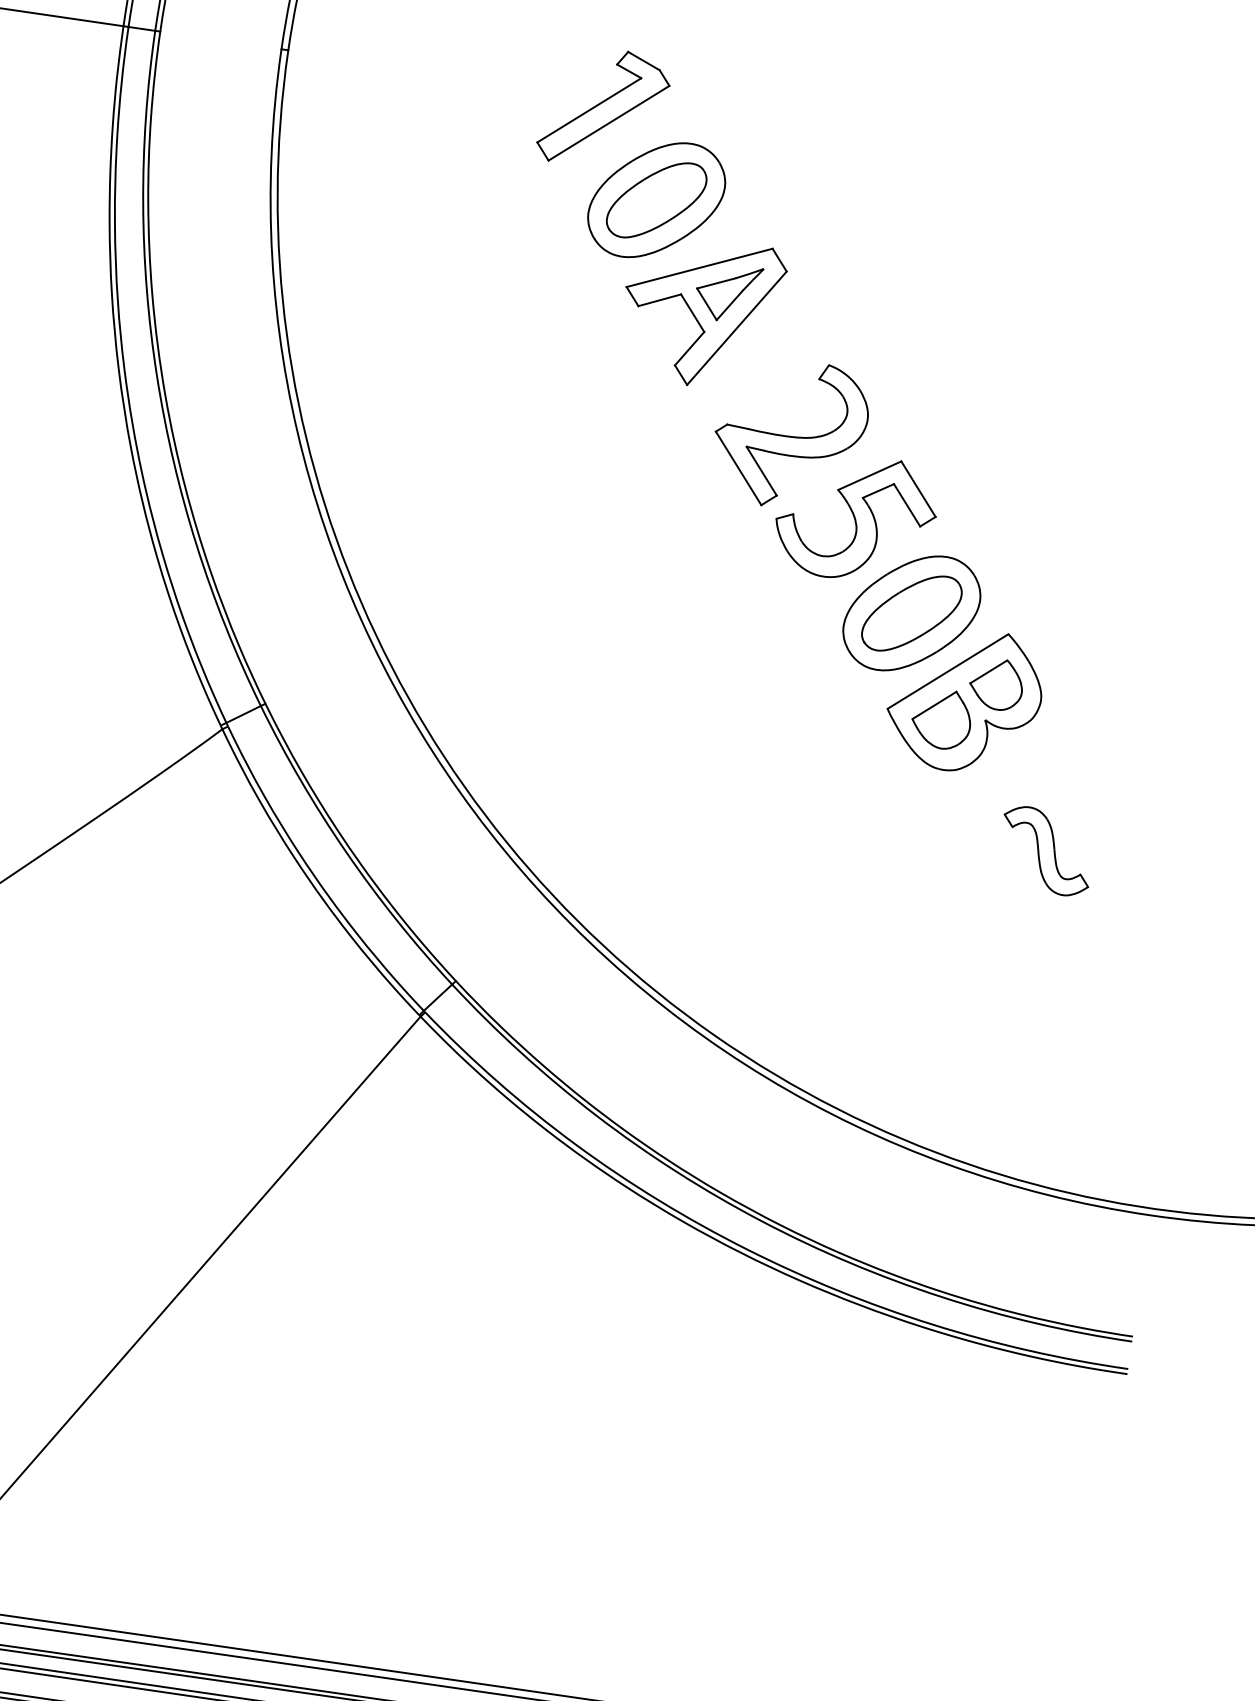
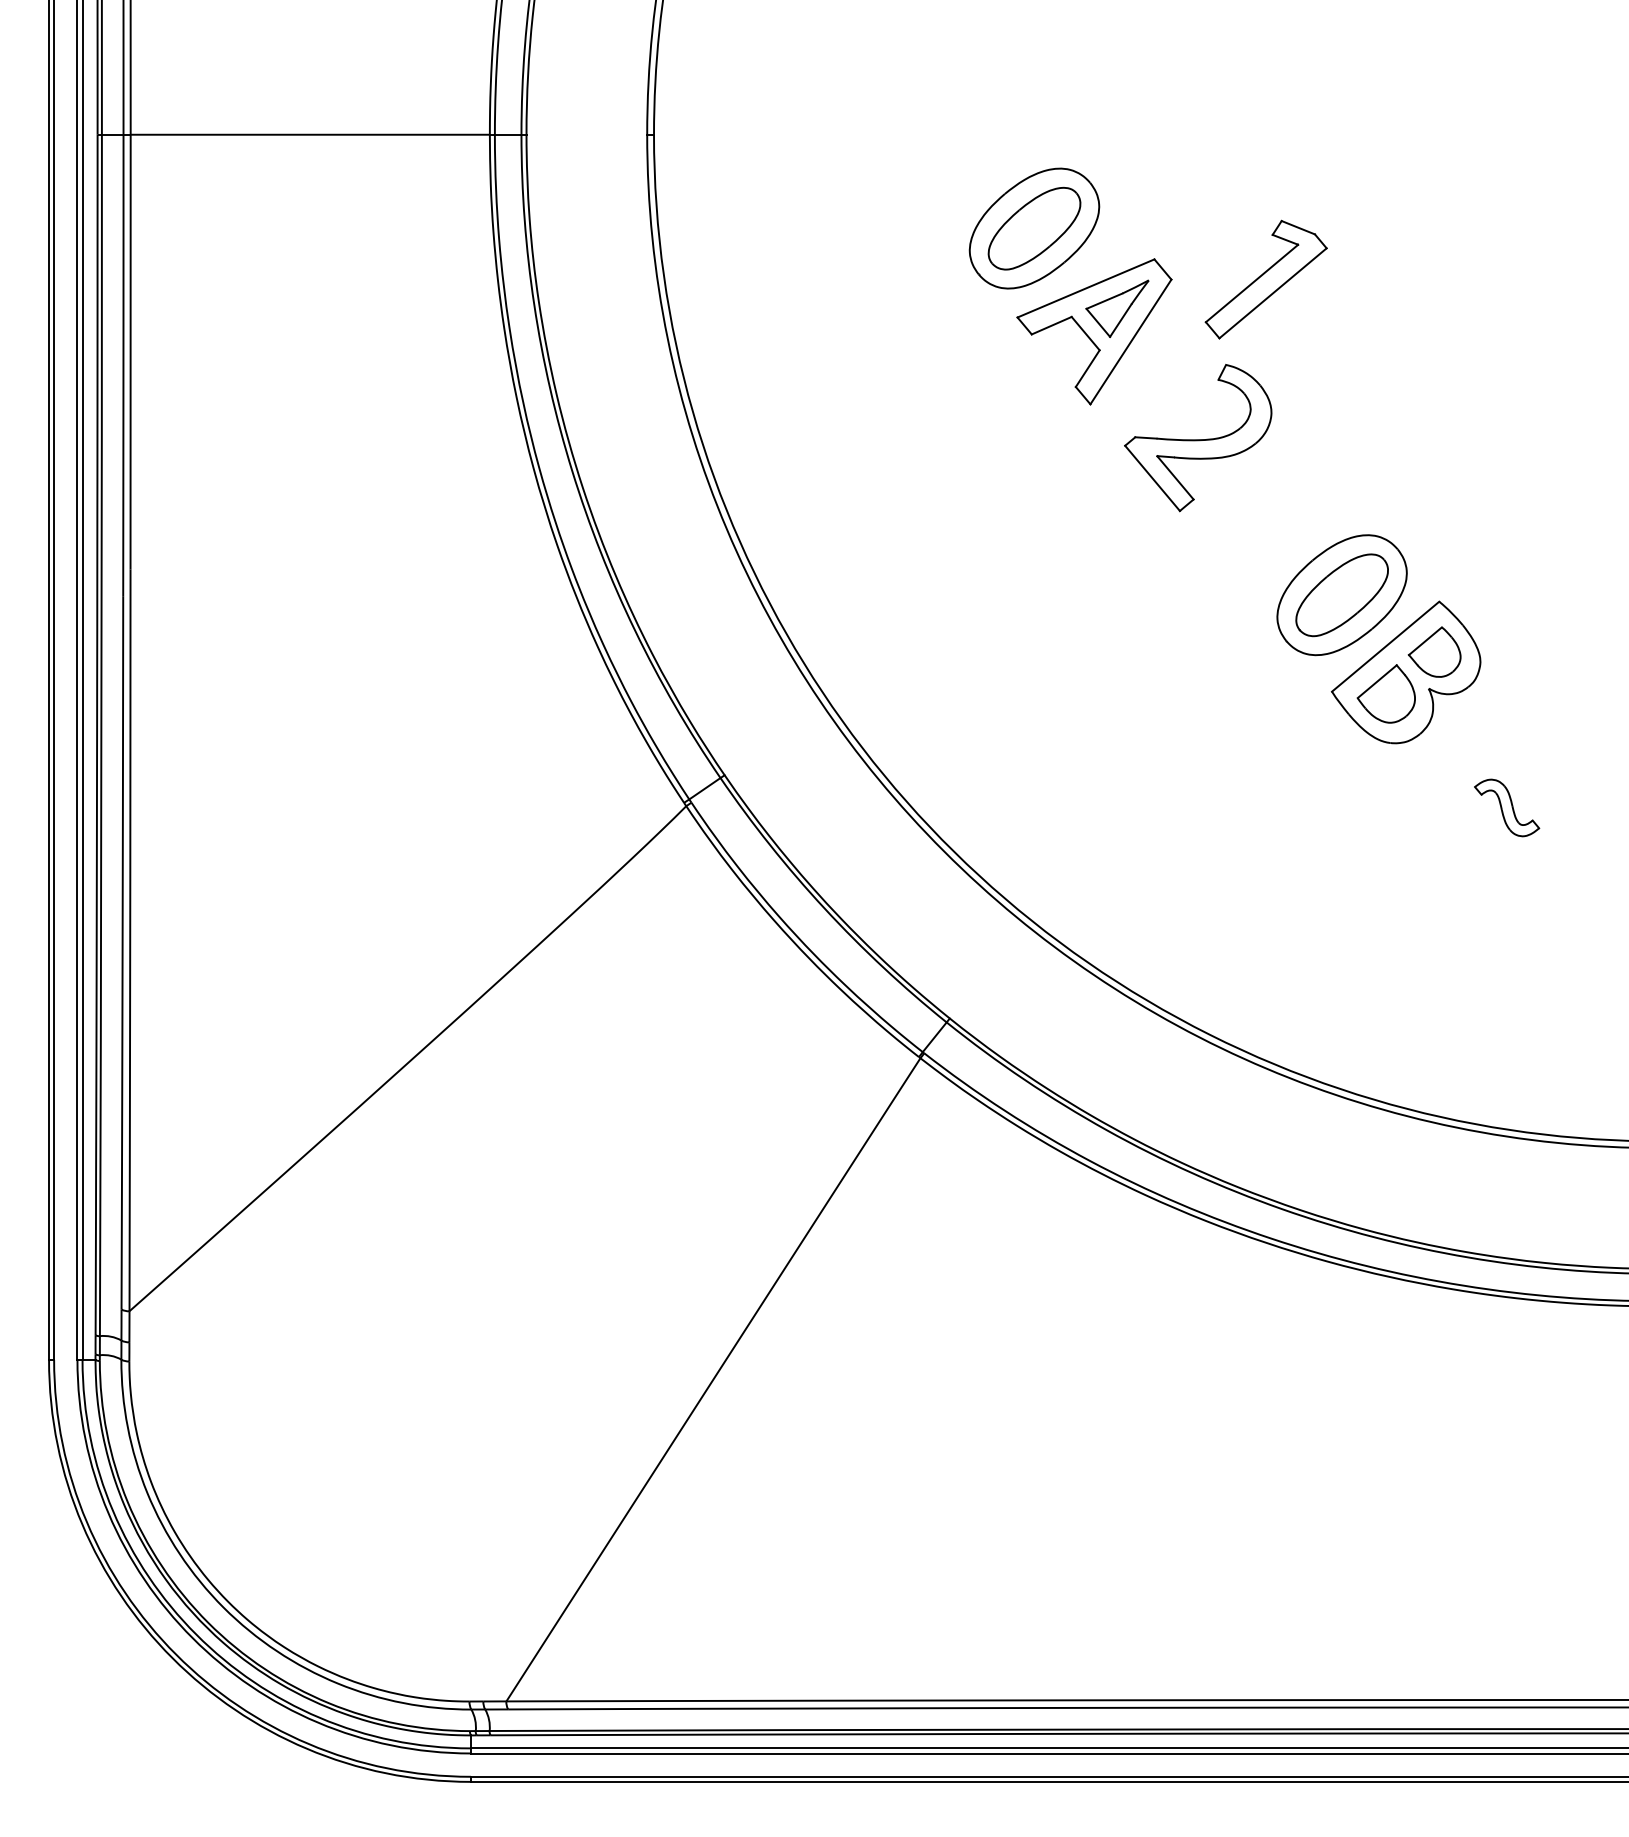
part: (603, 108) -> (1265, 279), moved
part: (855, 517) -> (1273, 509), removed
part: (1045, 850) -> (1506, 807), size x0.7

